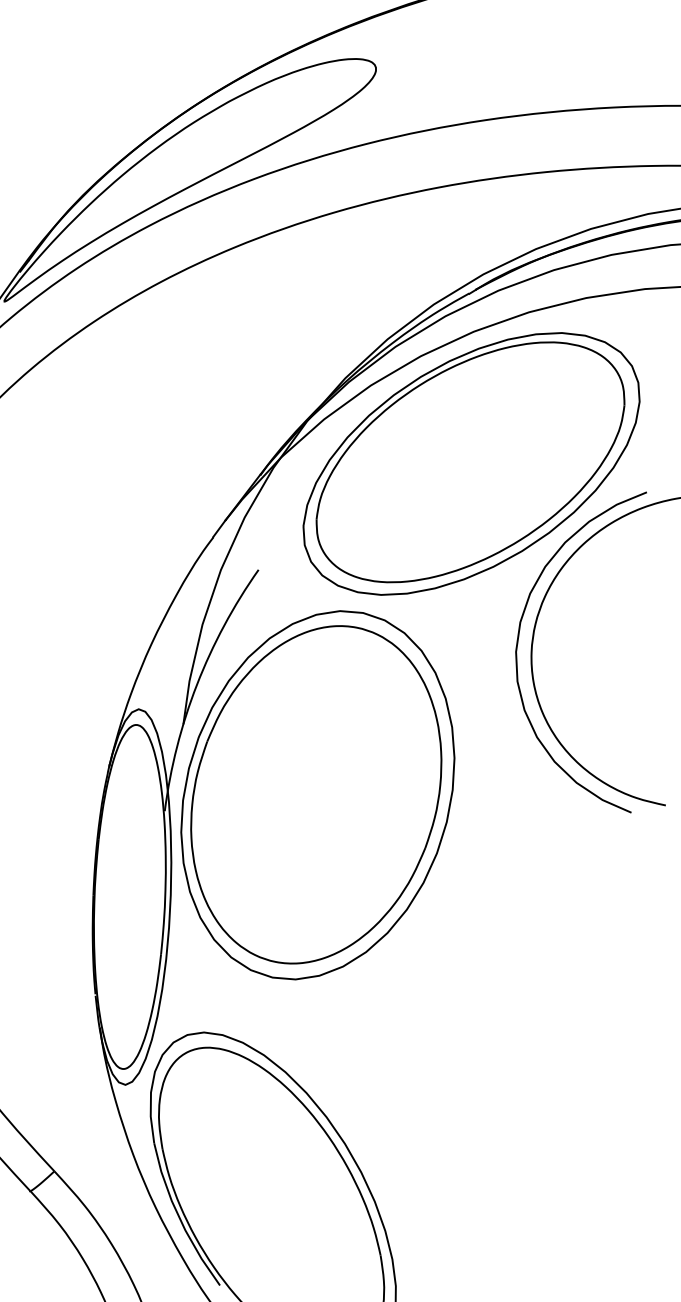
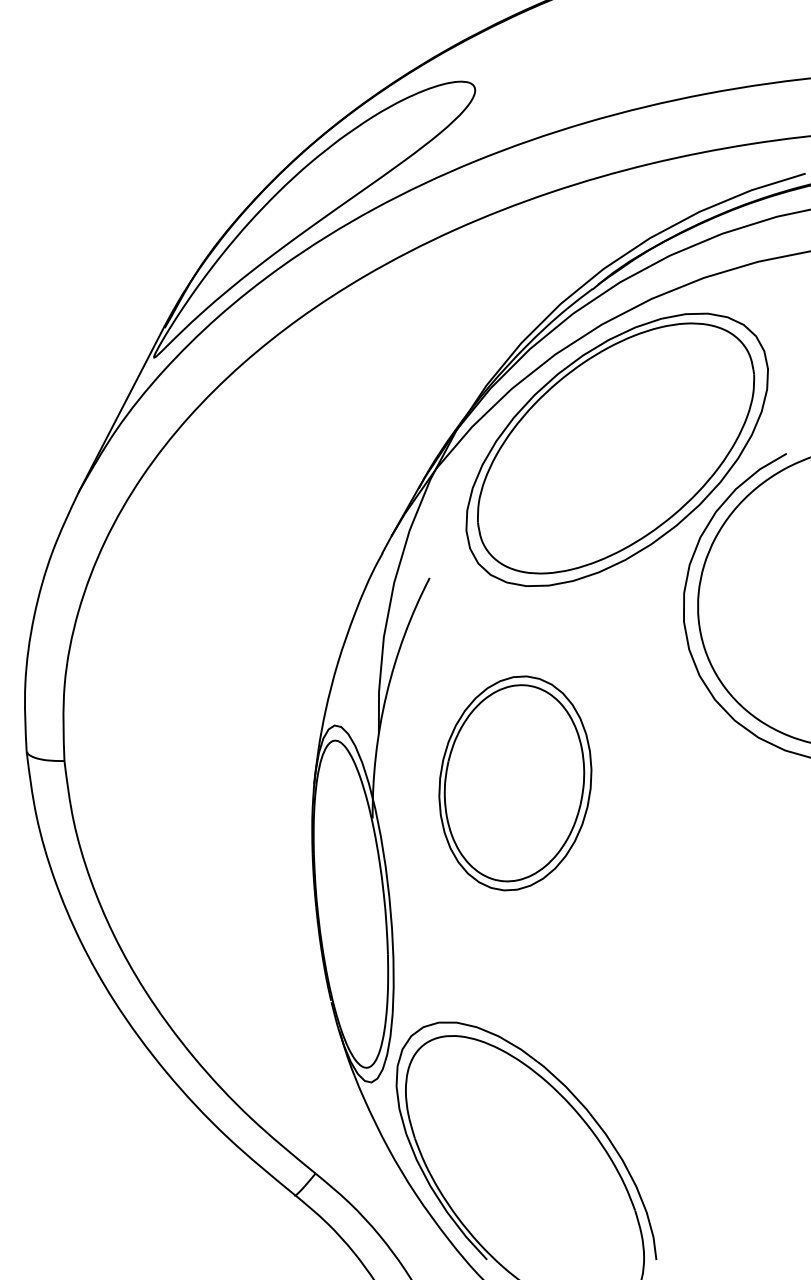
part: (318, 795) -> (515, 783), size x0.6

